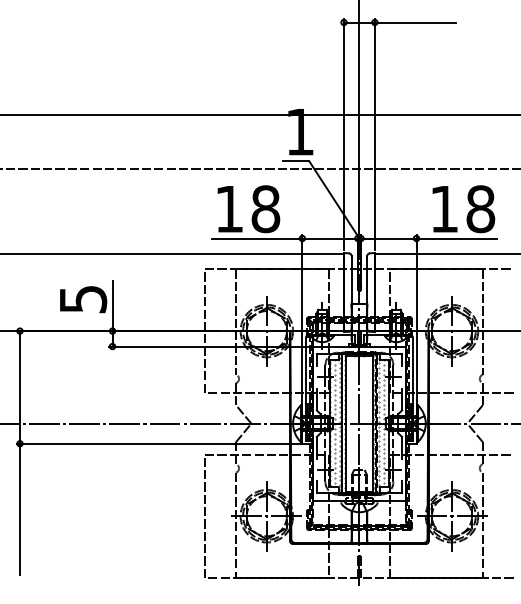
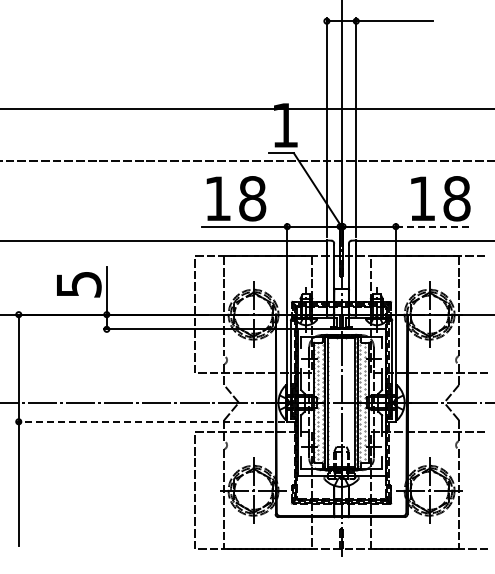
line: (457, 238) -> (434, 226), solid -> dashed
line: (158, 443) -> (150, 421), solid -> dashed

